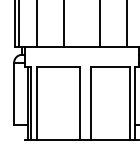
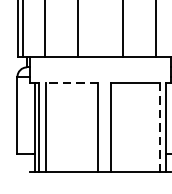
line: (58, 67) -> (71, 82), solid -> dashed
line: (130, 104) -> (160, 128), solid -> dashed

